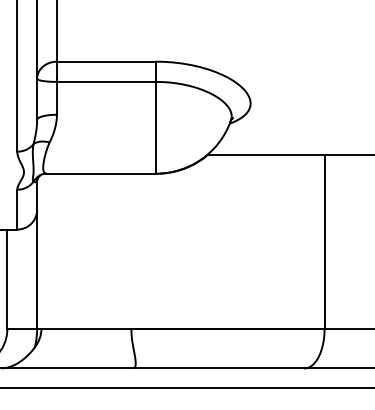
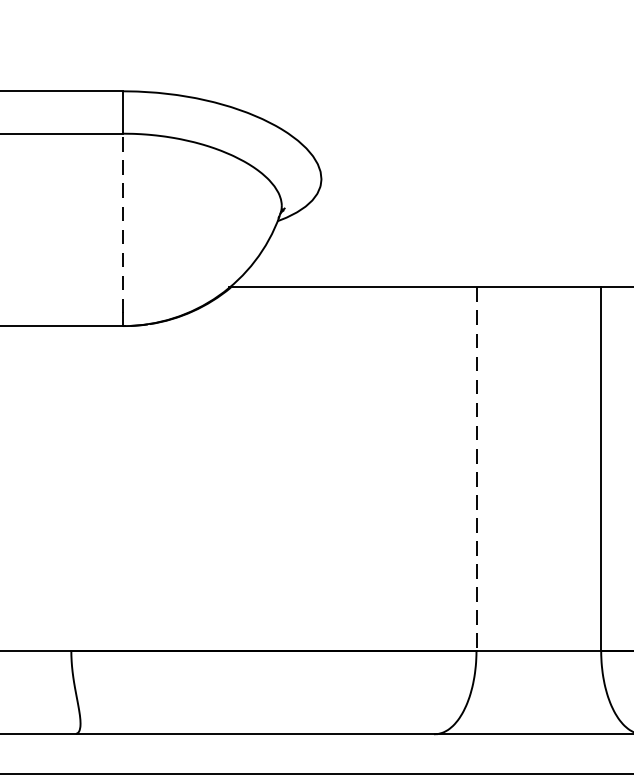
line: (156, 124) -> (124, 222), solid -> dashed
line: (324, 241) -> (476, 468), solid -> dashed

